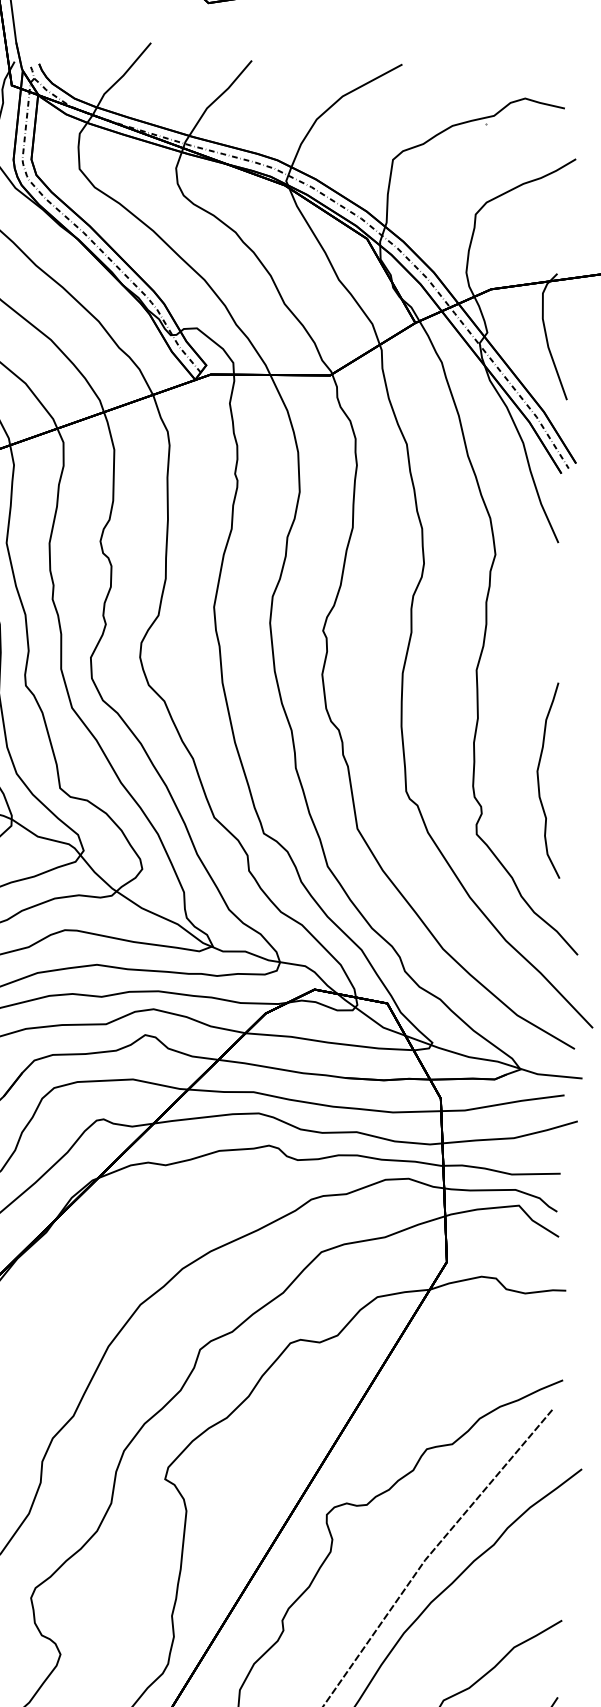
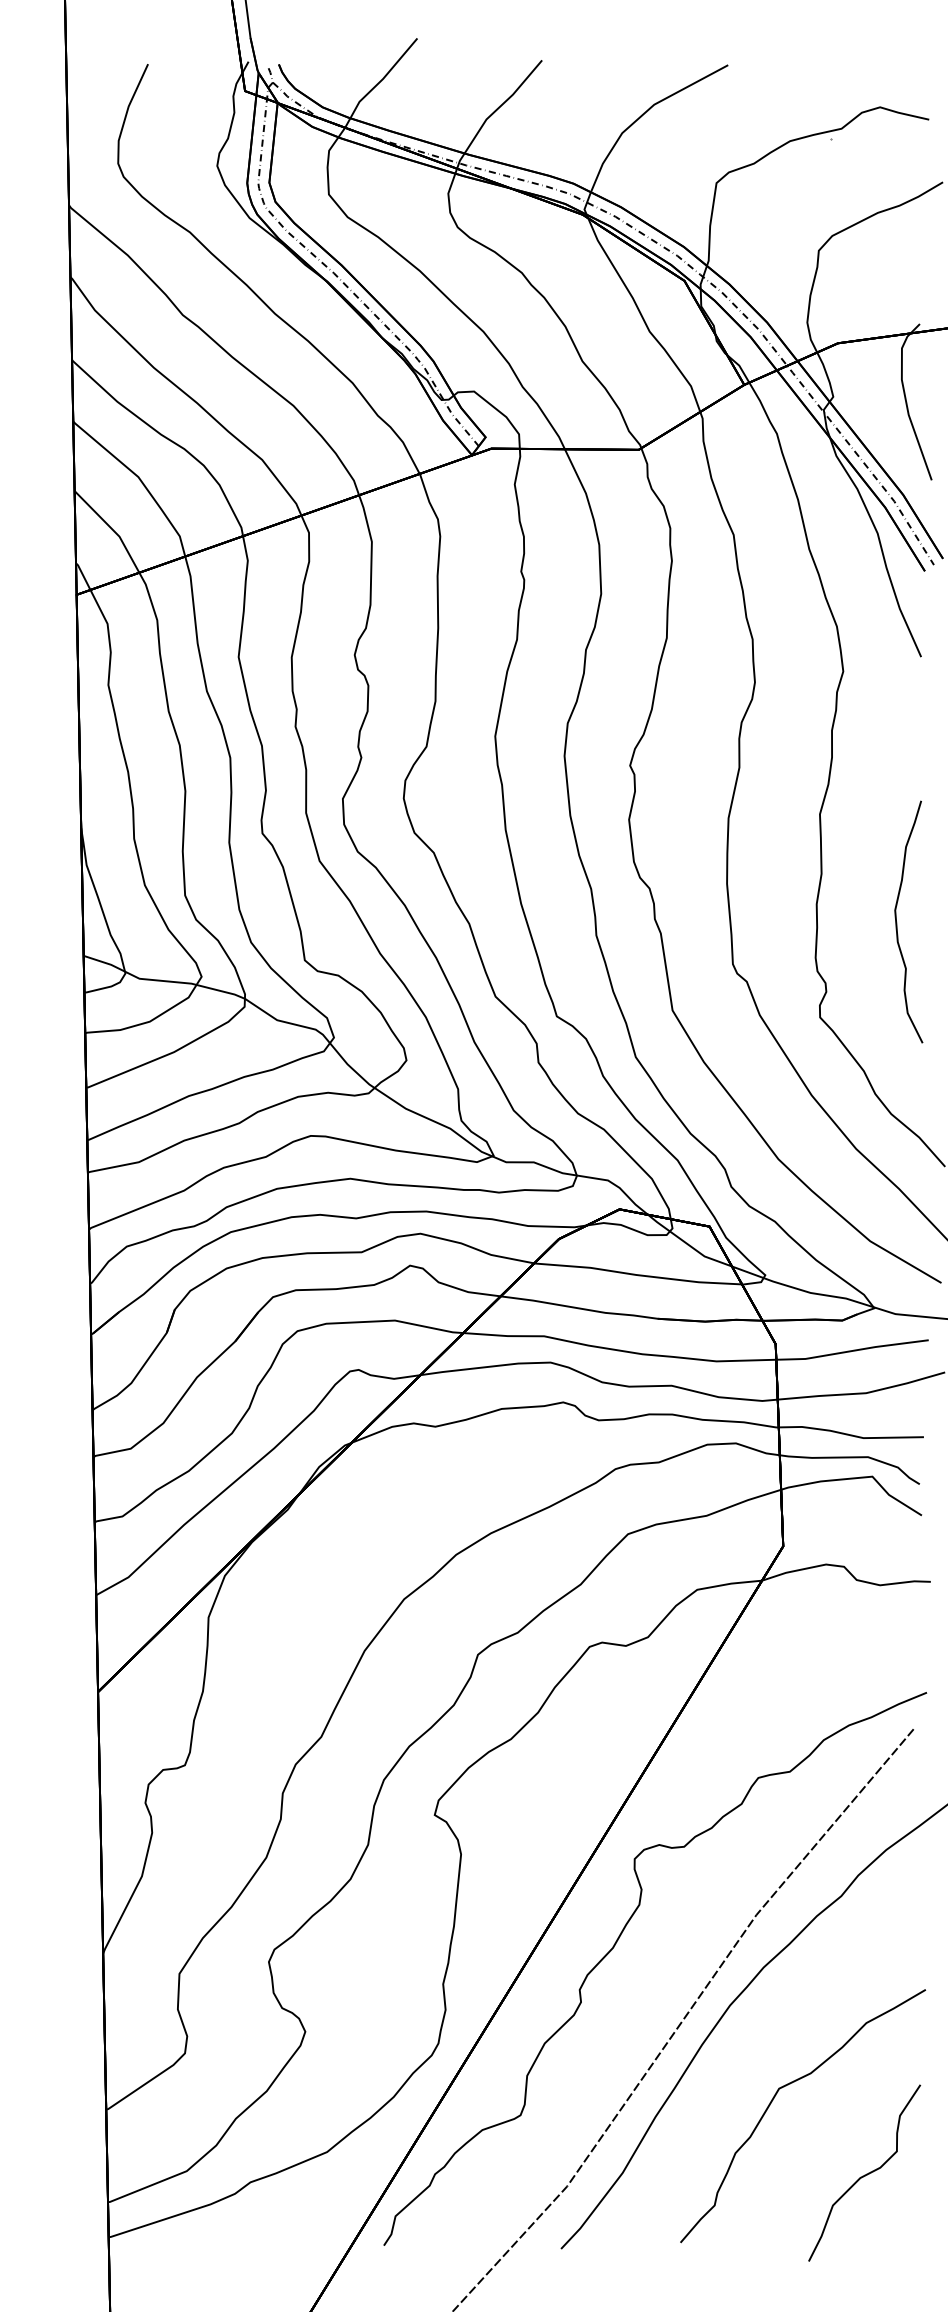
curve: (539, 781) -> (897, 922), moved

